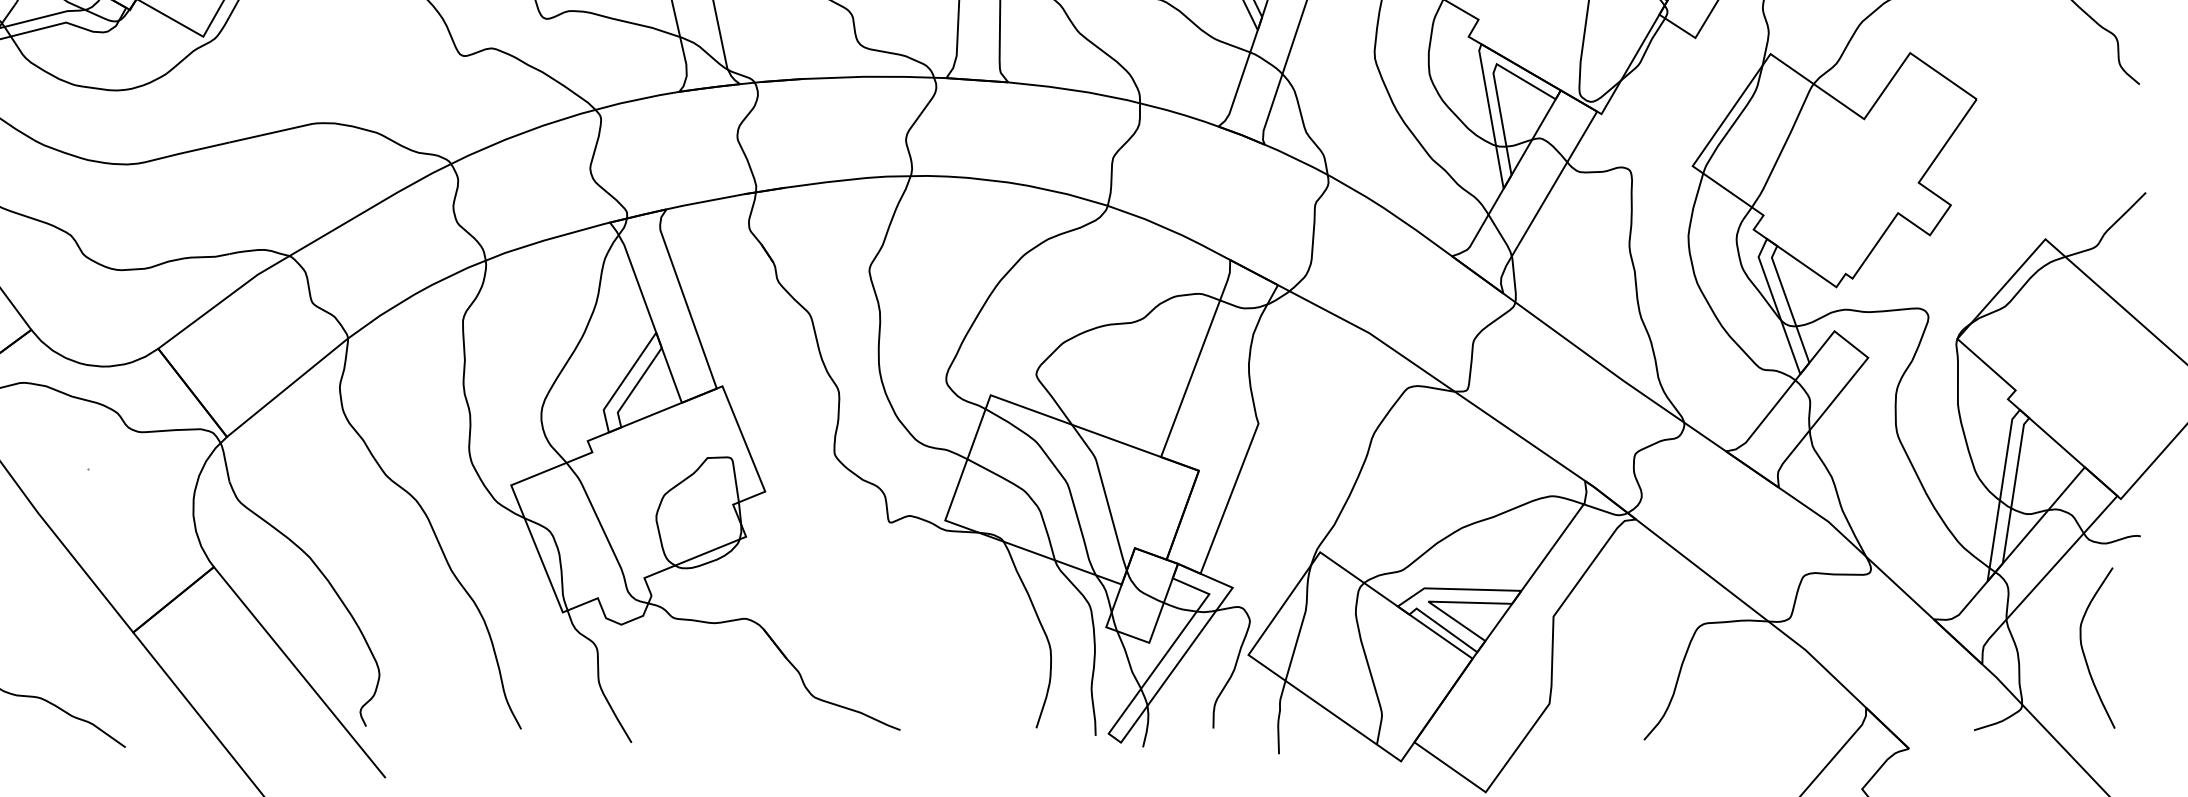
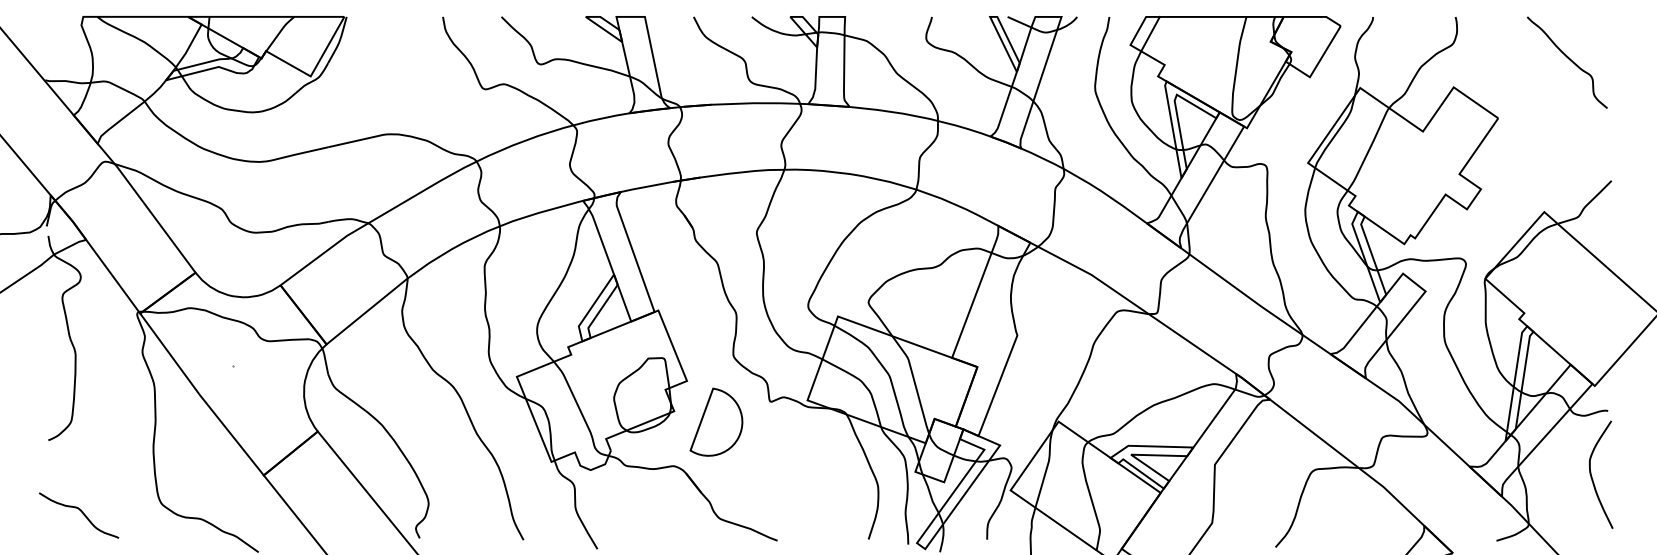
part: (809, 552) -> (716, 421), added
curve: (2084, 650) -> (1592, 476), moved

